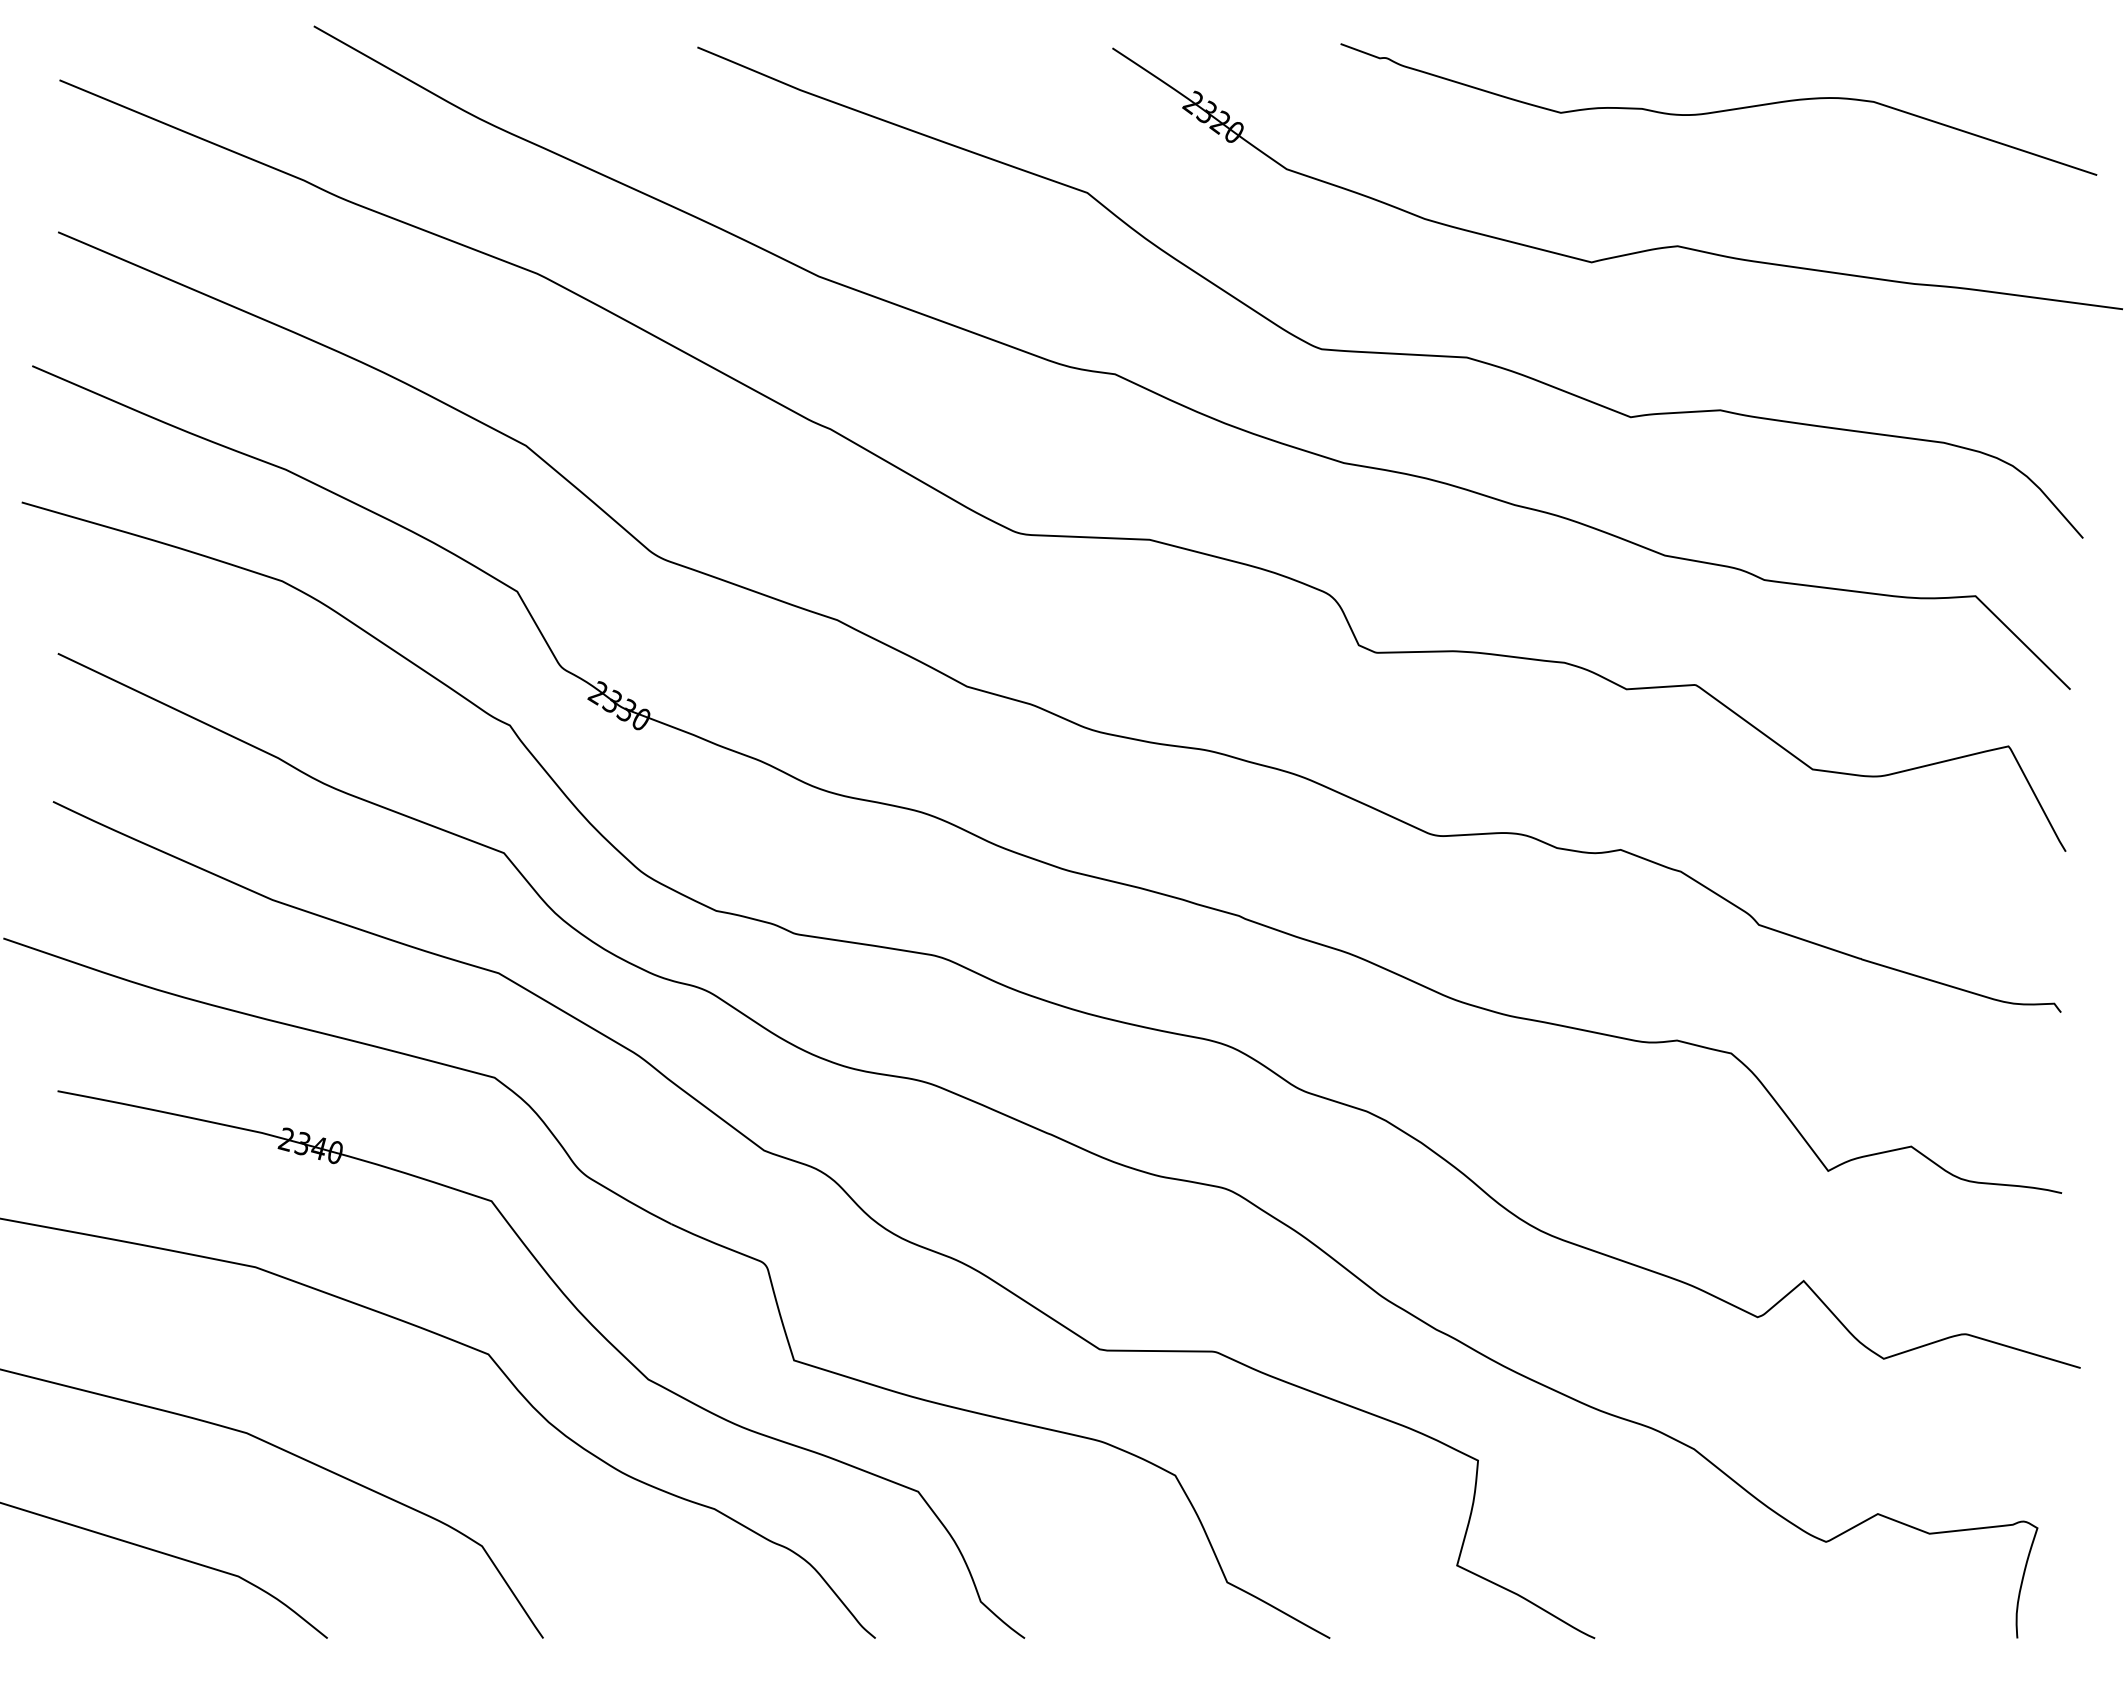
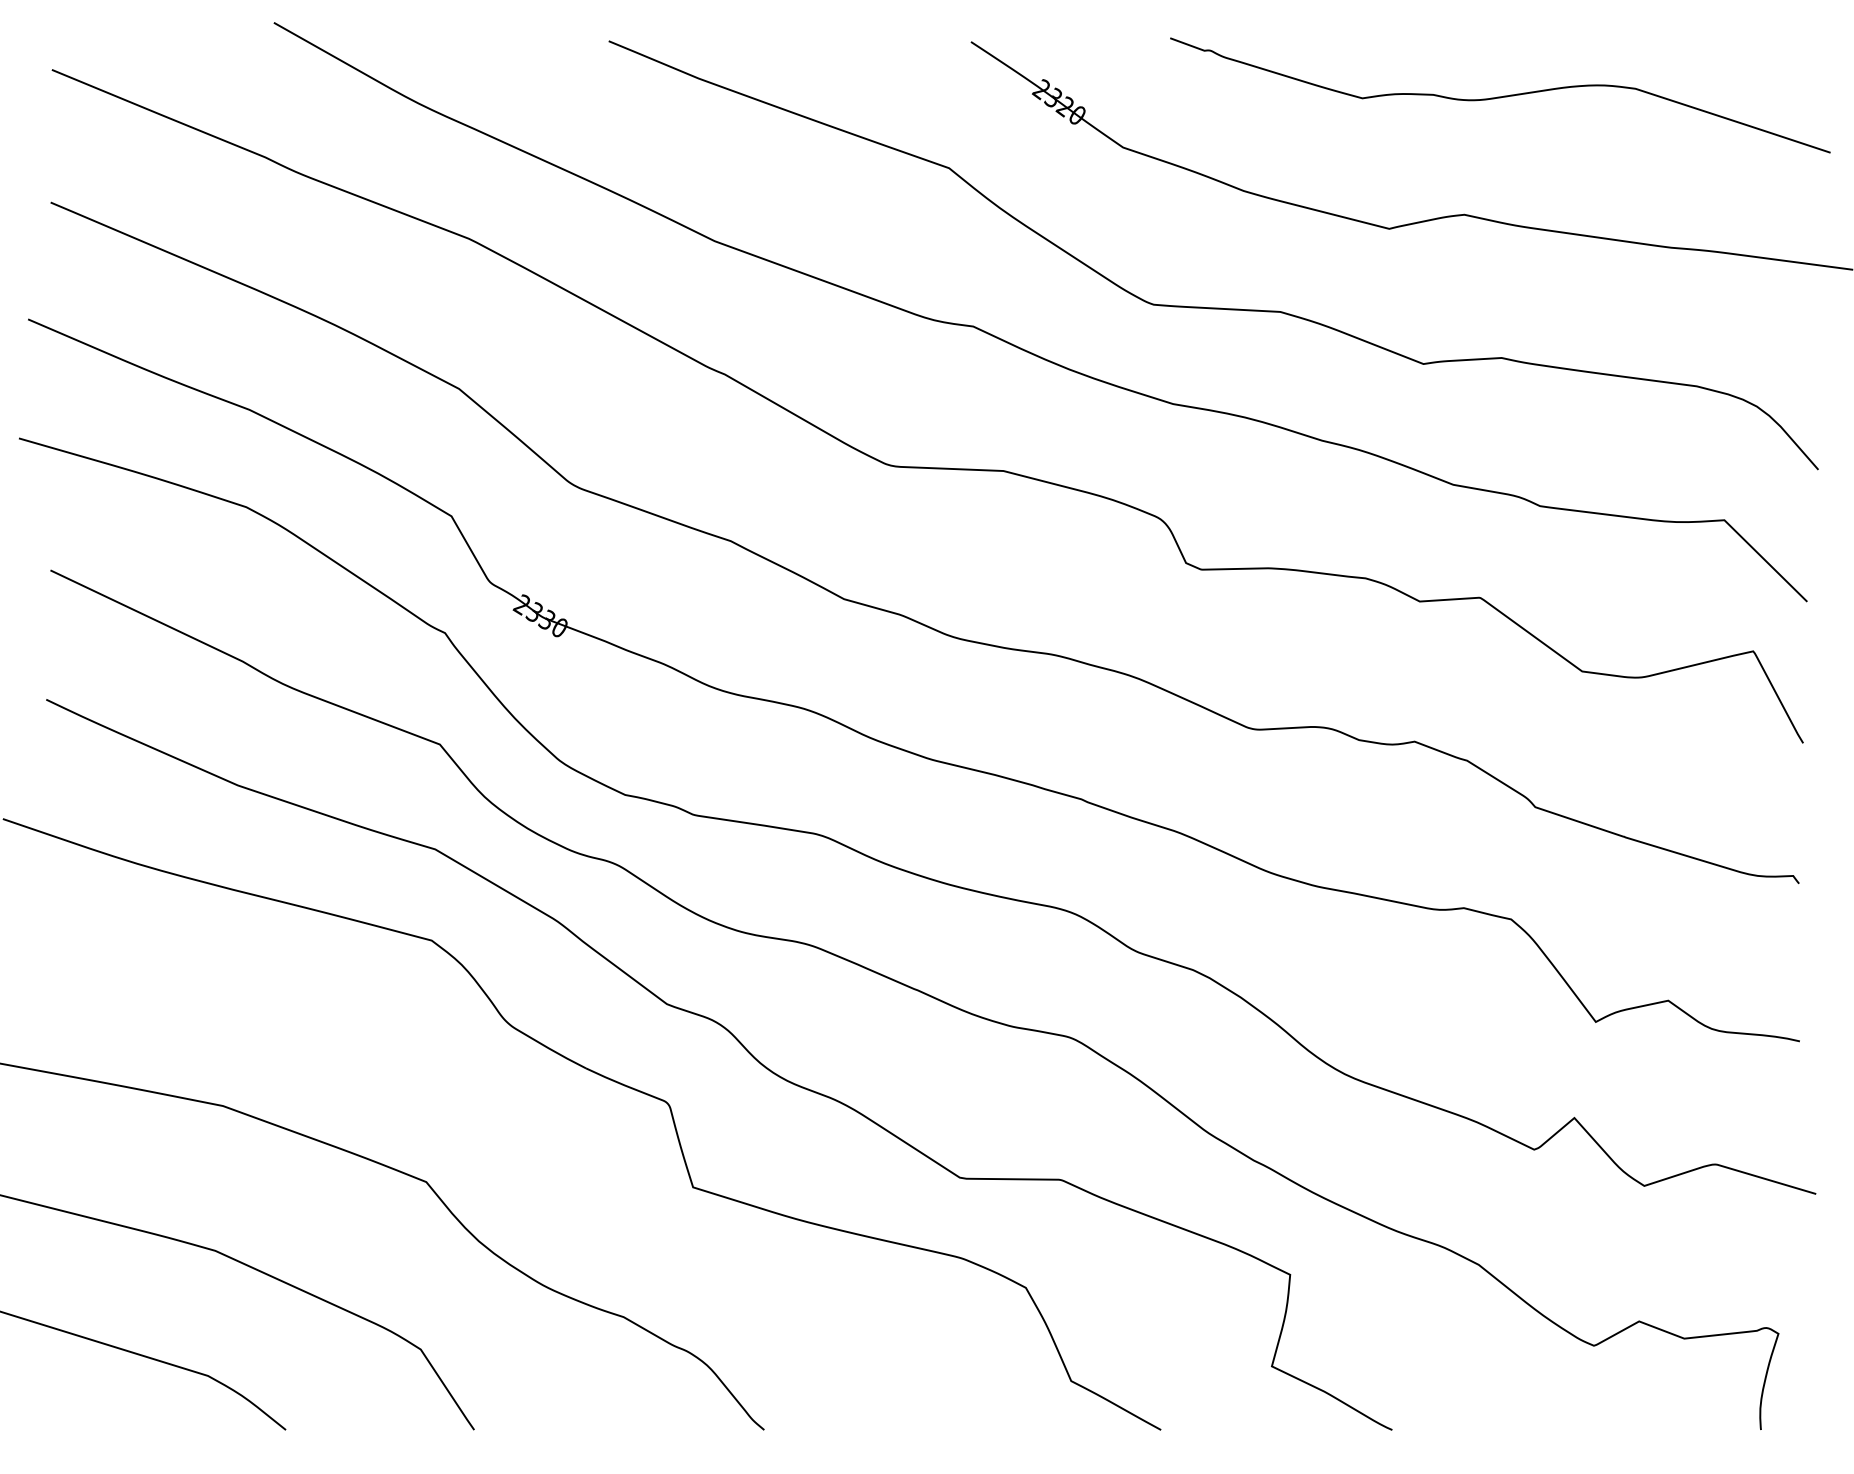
part: (585, 1319) -> (511, 1151), removed

